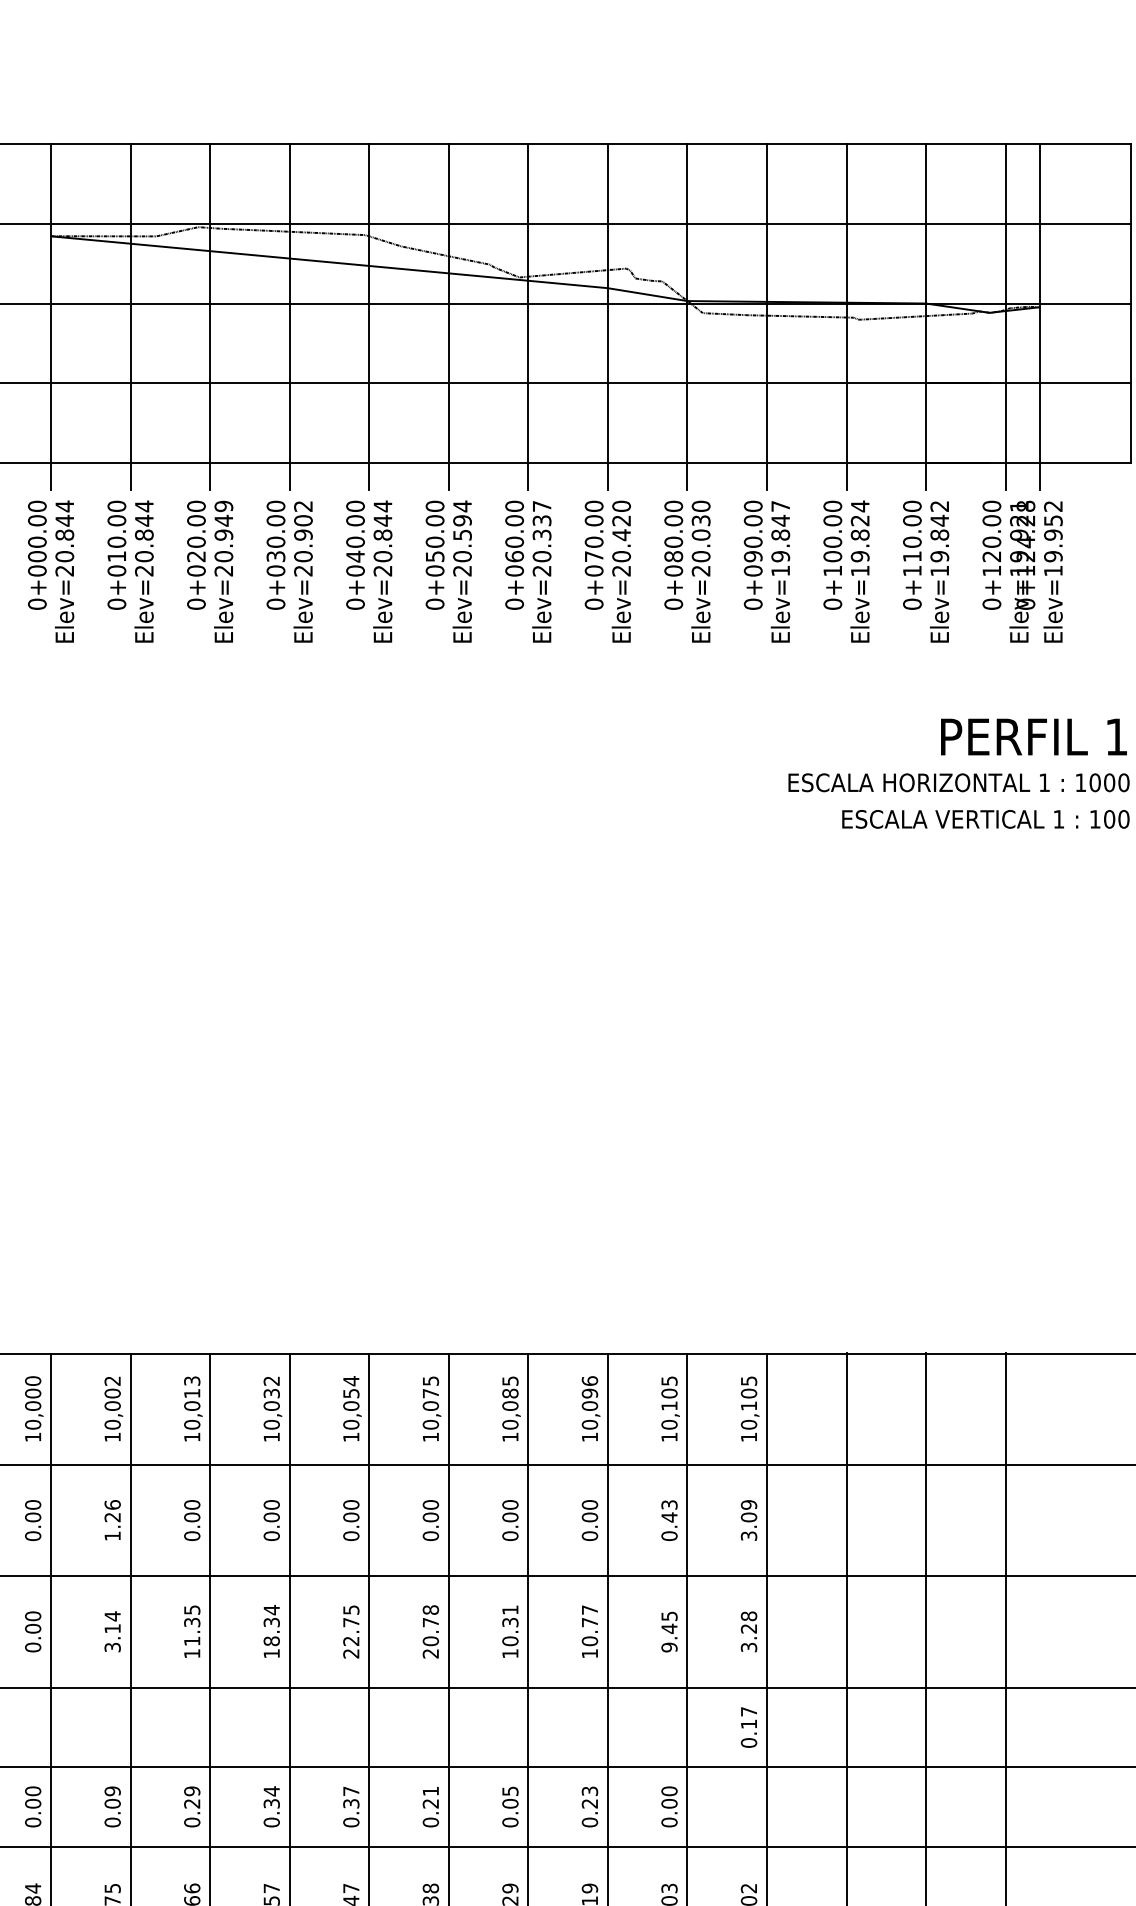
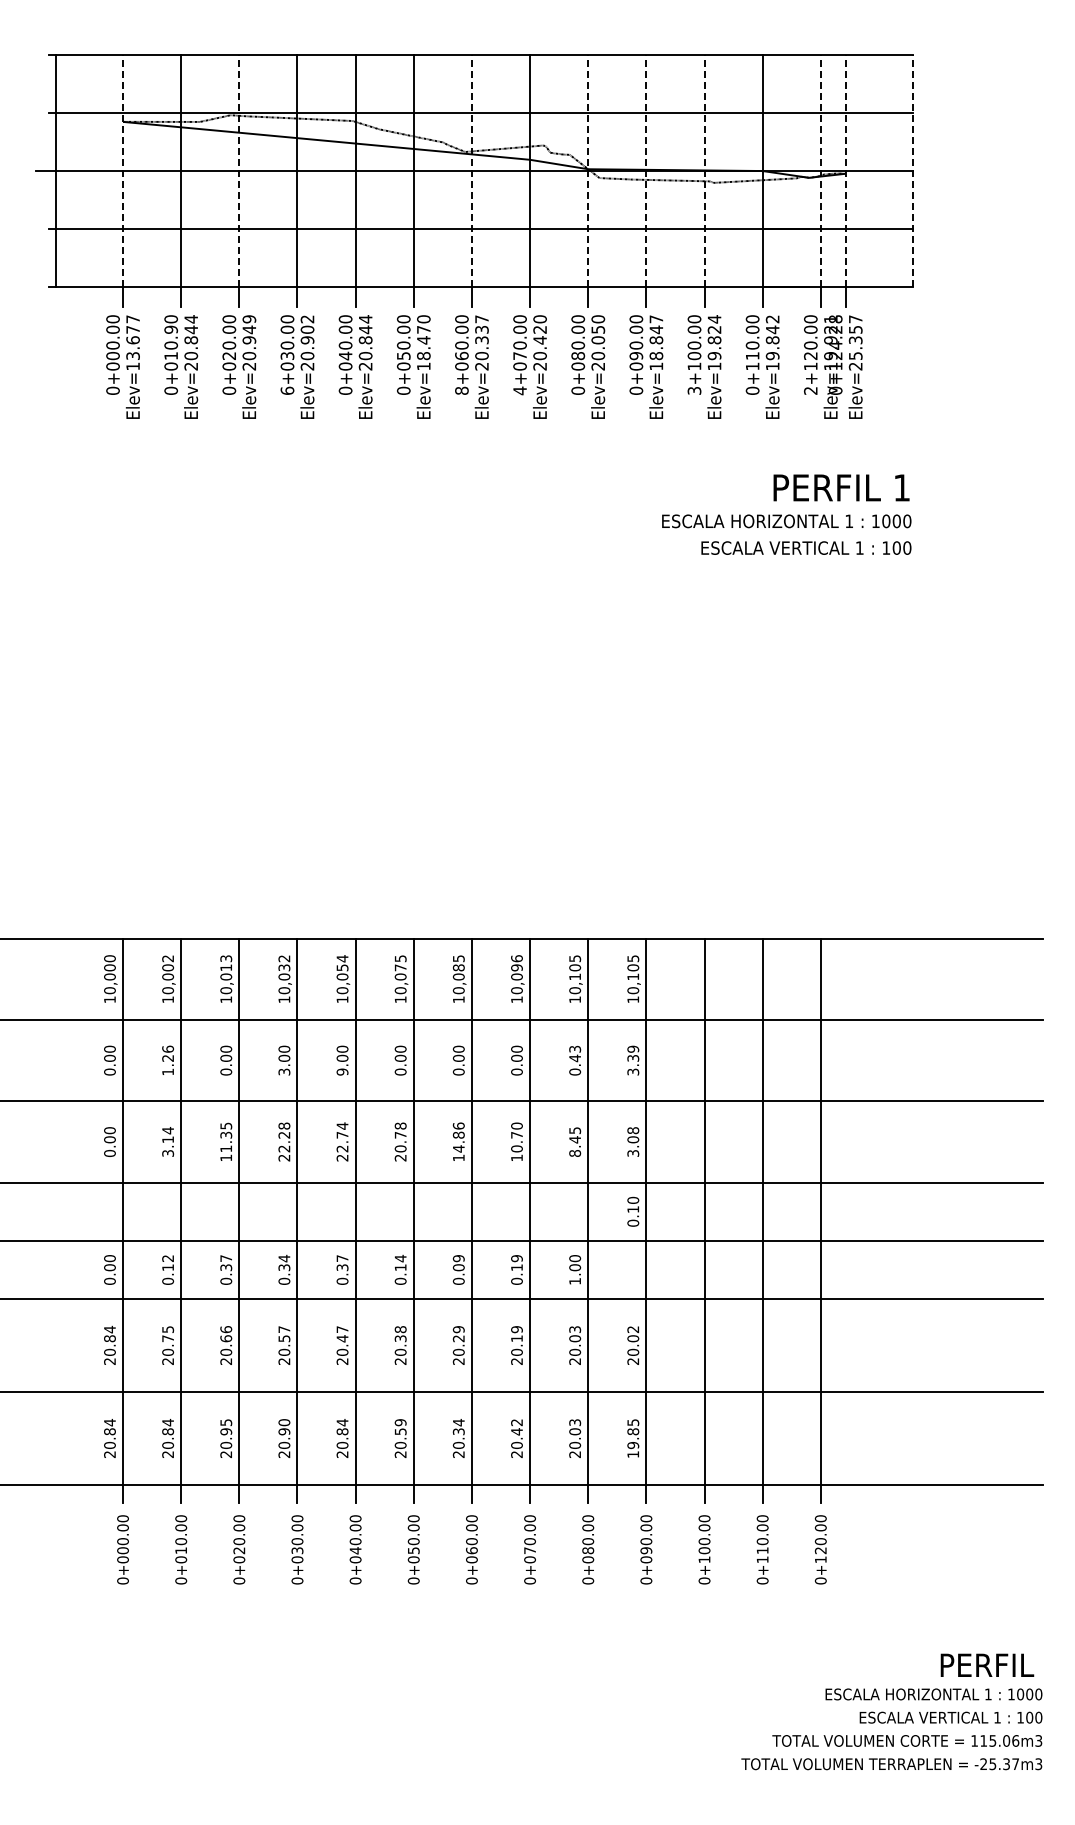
line: (51, 302) -> (123, 170), solid -> dashed
line: (210, 302) -> (239, 170), solid -> dashed
line: (527, 302) -> (471, 170), solid -> dashed
line: (687, 302) -> (588, 170), solid -> dashed
line: (767, 302) -> (646, 170), solid -> dashed
line: (846, 302) -> (704, 170), solid -> dashed
line: (1005, 302) -> (820, 170), solid -> dashed
line: (1039, 302) -> (845, 170), solid -> dashed
line: (1131, 302) -> (912, 170), solid -> dashed
text: (115, 520) -> (170, 329), 0+010.00 -> 0+010.90
text: (700, 520) -> (597, 329), Elev=20.030 -> Elev=20.050
text: (63, 538) -> (132, 342), Elev=20.844 -> Elev=13.677
text: (462, 538) -> (423, 342), Elev=20.594 -> Elev=18.470
text: (1053, 538) -> (855, 342), Elev=19.952 -> Elev=25.357
text: (780, 557) -> (656, 356), Elev=19.847 -> Elev=18.847
text: (276, 603) -> (287, 390), 0+030.00 -> 6+030.00
text: (514, 603) -> (461, 390), 0+060.00 -> 8+060.00
text: (593, 603) -> (519, 390), 0+070.00 -> 4+070.00
text: (832, 603) -> (694, 390), 0+100.00 -> 3+100.00
text: (991, 603) -> (810, 390), 0+120.00 -> 2+120.00
text: (749, 1516) -> (633, 1057), 3.09 -> 3.39
text: (271, 1535) -> (284, 1071), 0.00 -> 3.00
text: (351, 1535) -> (342, 1071), 0.00 -> 9.00
text: (351, 1609) -> (342, 1125), 22.75 -> 22.74
text: (589, 1609) -> (516, 1125), 10.77 -> 10.70
text: (509, 1625) -> (458, 1137), 10.31 -> 14.86
text: (749, 1628) -> (633, 1139), 3.28 -> 3.08
text: (271, 1631) -> (284, 1141), 18.34 -> 22.28
text: (668, 1647) -> (574, 1153), 9.45 -> 8.45
text: (749, 1710) -> (633, 1199), 0.17 -> 0.10
text: (509, 1791) -> (458, 1258), 0.05 -> 0.09
text: (430, 1796) -> (400, 1262), 0.21 -> 0.14
text: (113, 1798) -> (168, 1263), 0.09 -> 0.12
text: (192, 1798) -> (226, 1263), 0.29 -> 0.37
text: (589, 1798) -> (516, 1263), 0.23 -> 0.19
text: (670, 1821) -> (575, 1280), 0.00 -> 1.00

